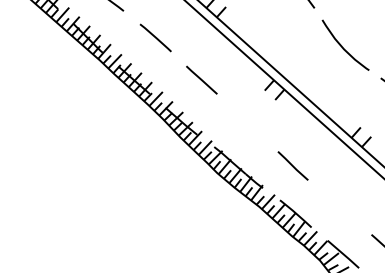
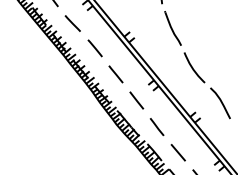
line: (247, 122) -> (136, 100), added
line: (338, 207) -> (177, 152), added

